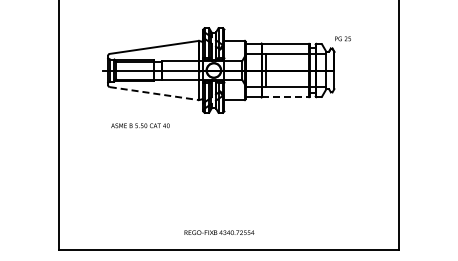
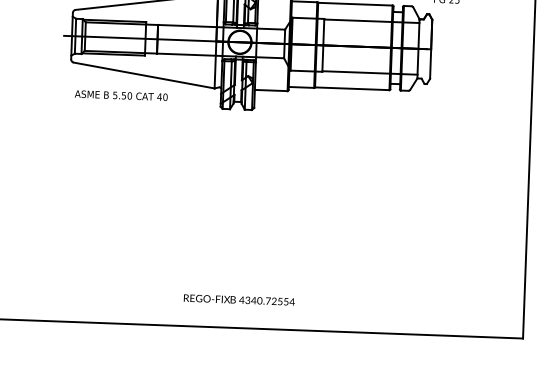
line: (154, 93) -> (144, 75), dashed -> solid
line: (286, 97) -> (353, 89), dashed -> solid
text: (140, 125) -> (121, 95), moved

